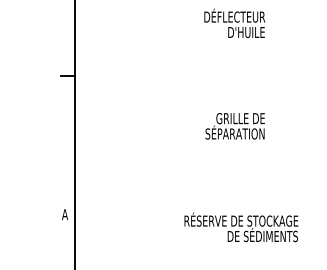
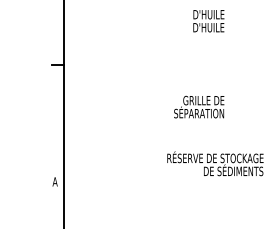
text: (234, 15) -> (198, 13), DÉFLECTEUR -> D'HUILE
text: (241, 227) -> (215, 163), moved

